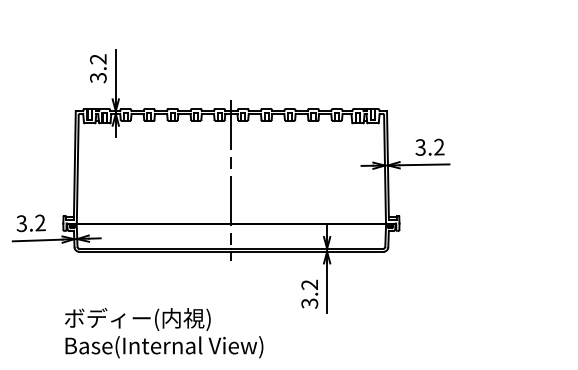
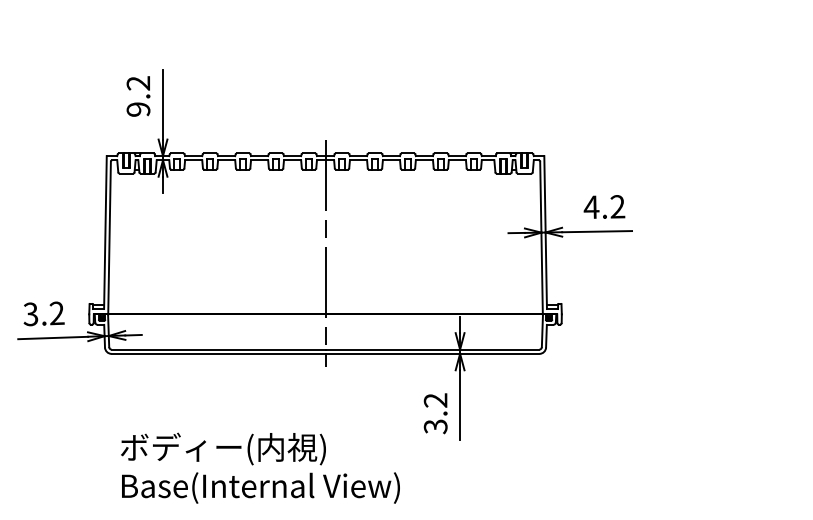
text: (98, 78) -> (138, 110), 3.2 -> 9.2
text: (420, 147) -> (591, 207), 3.2 -> 4.2
text: (164, 333) -> (260, 468), moved

